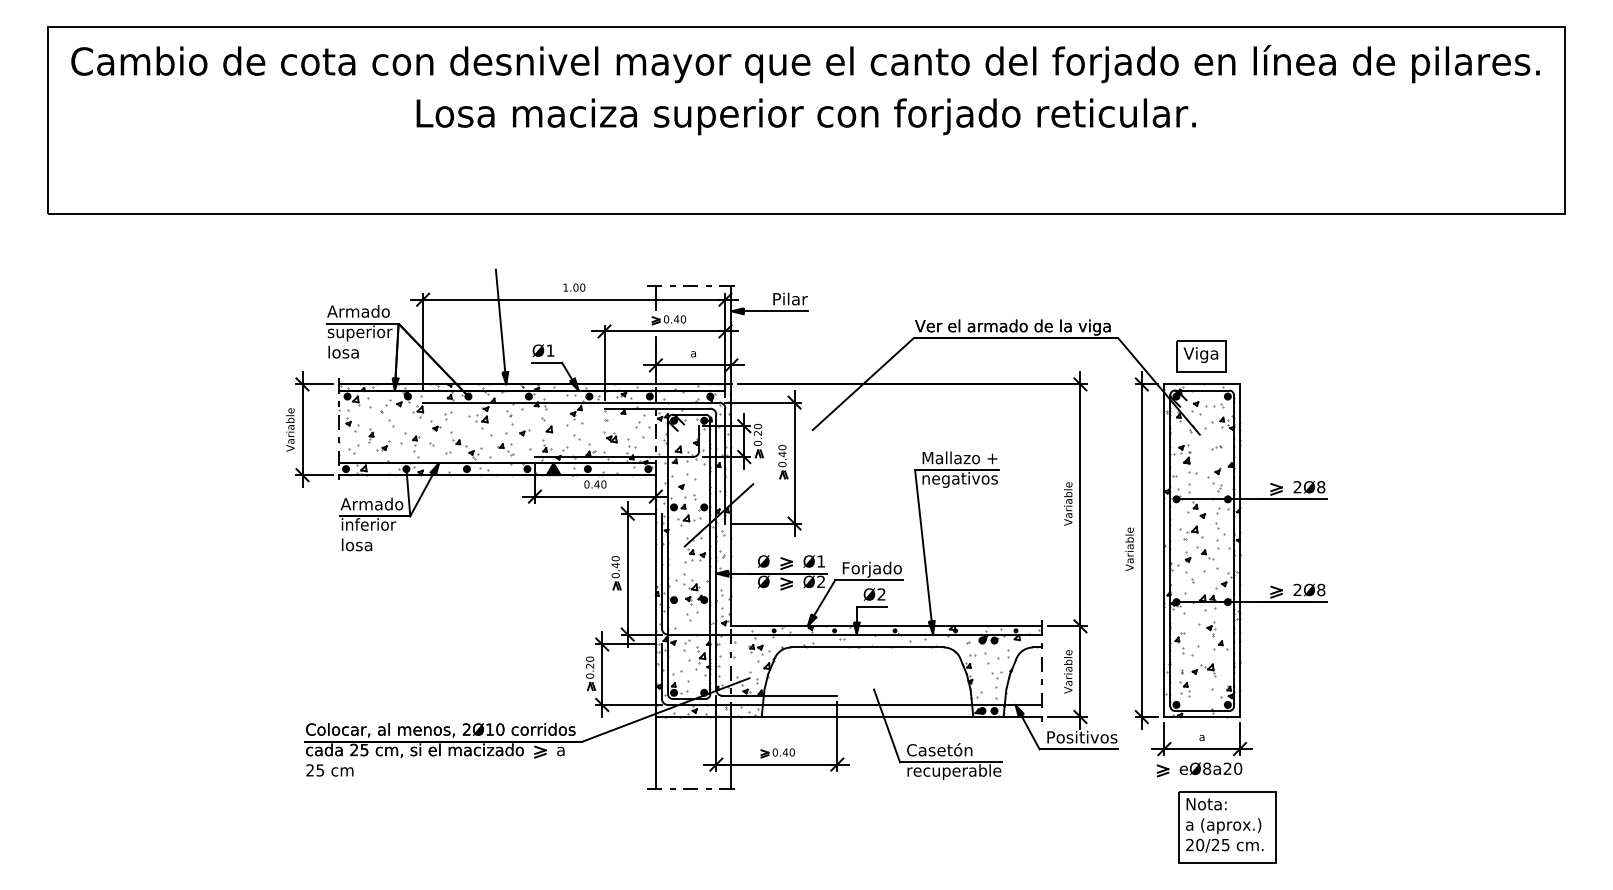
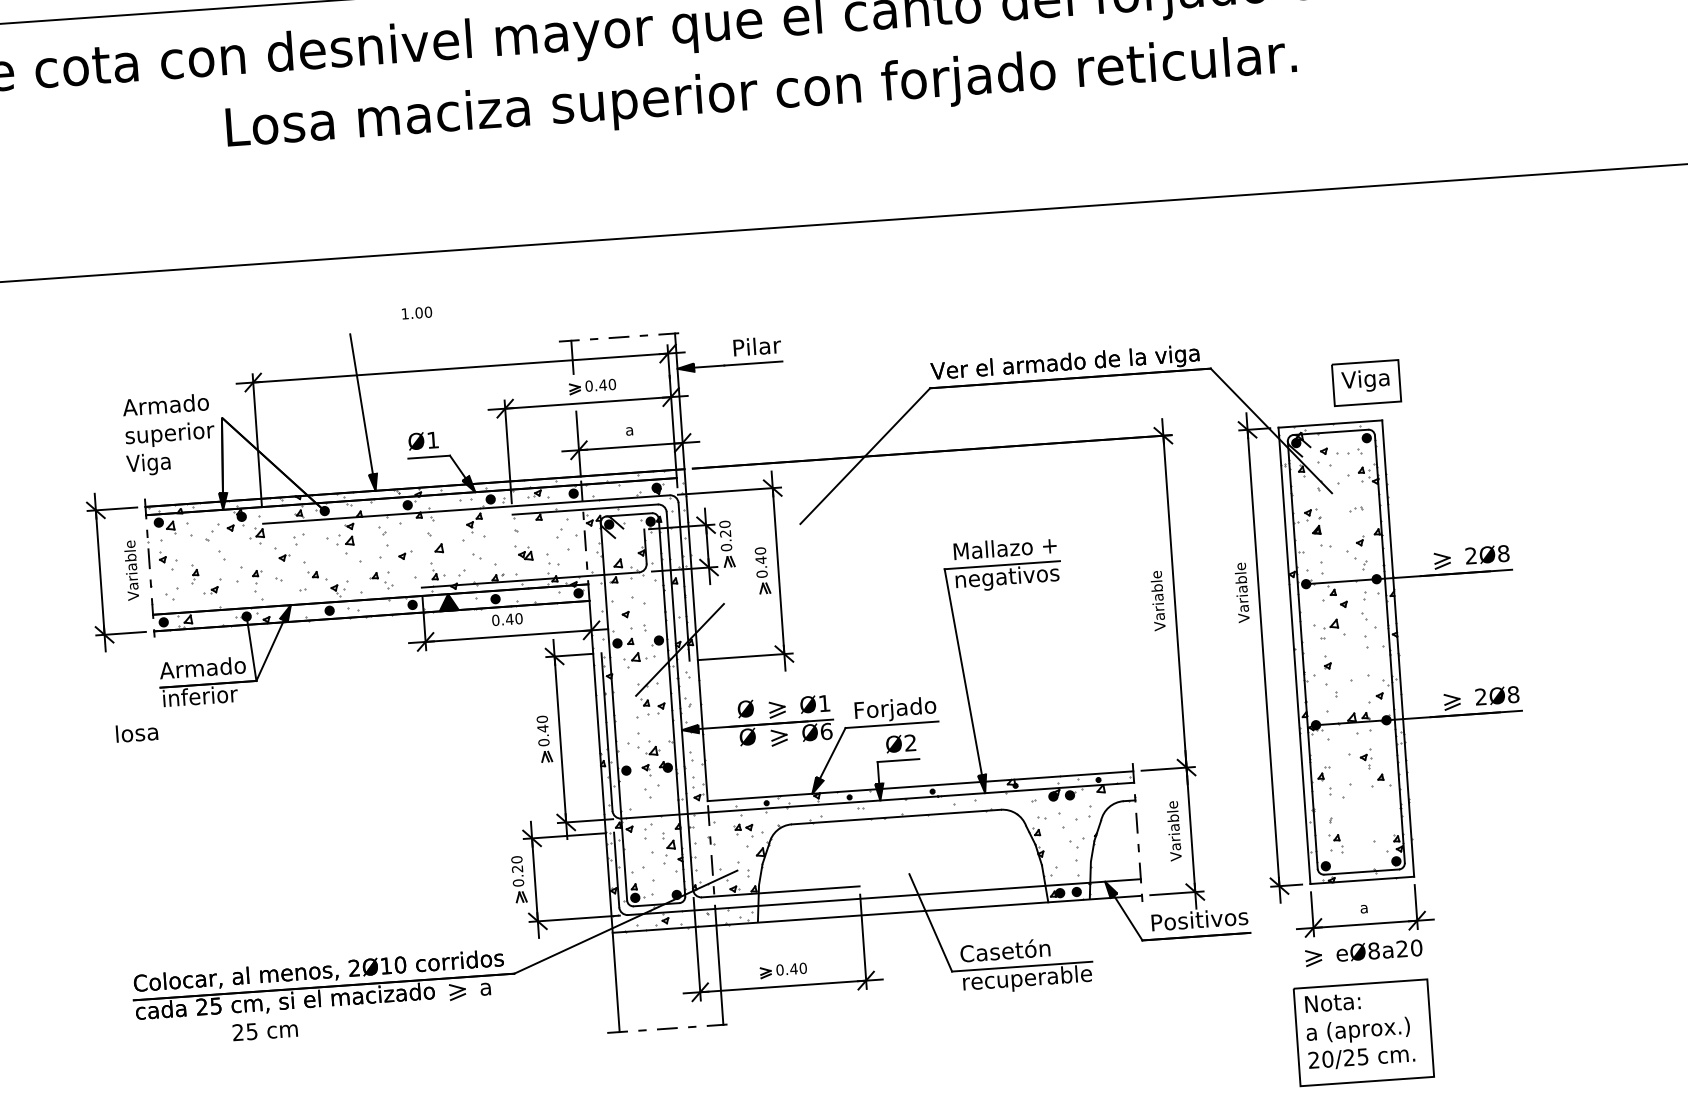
text: (574, 287) -> (417, 312), moved
line: (362, 323) -> (172, 420), removed
text: (342, 353) -> (147, 464), losa -> Viga
part: (1201, 356) -> (1366, 382), moved
text: (290, 429) -> (131, 569), moved
text: (357, 544) -> (137, 732), moved
text: (1129, 548) -> (1241, 591), moved
part: (1205, 553) -> (1351, 655), removed
text: (821, 581) -> (826, 730), Ø2 -> Ø6
part: (1203, 670) -> (1359, 816), removed
text: (329, 770) -> (264, 1030), moved
part: (1227, 827) -> (1363, 1032), moved

